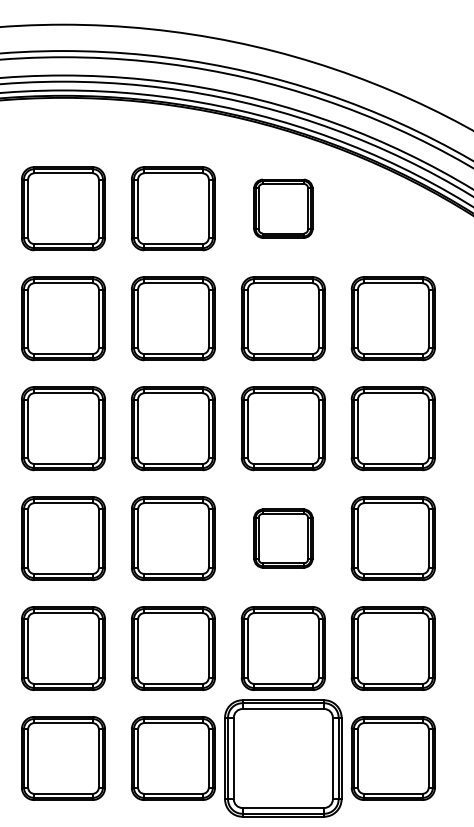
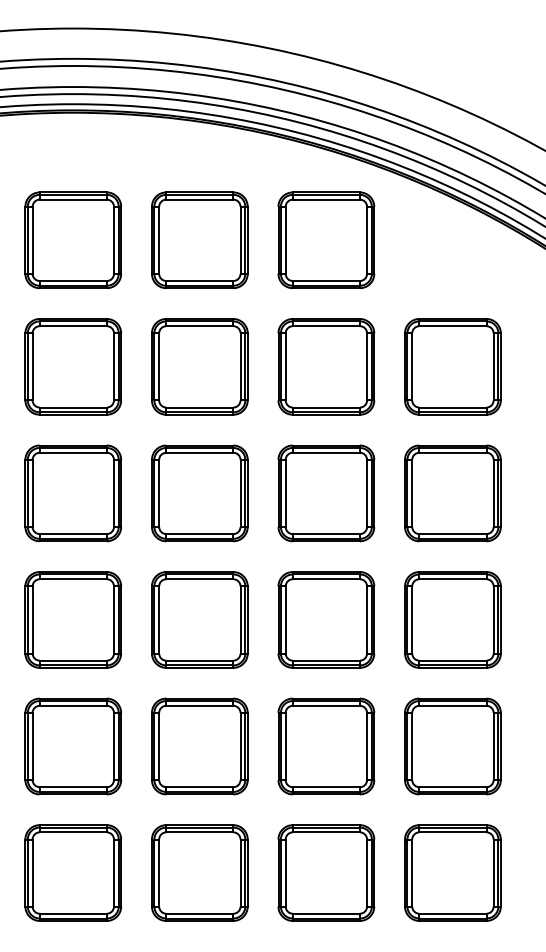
part: (283, 208) -> (326, 240), size x1.43
part: (283, 538) -> (326, 619), size x1.43
part: (283, 758) -> (326, 872), size x0.71

